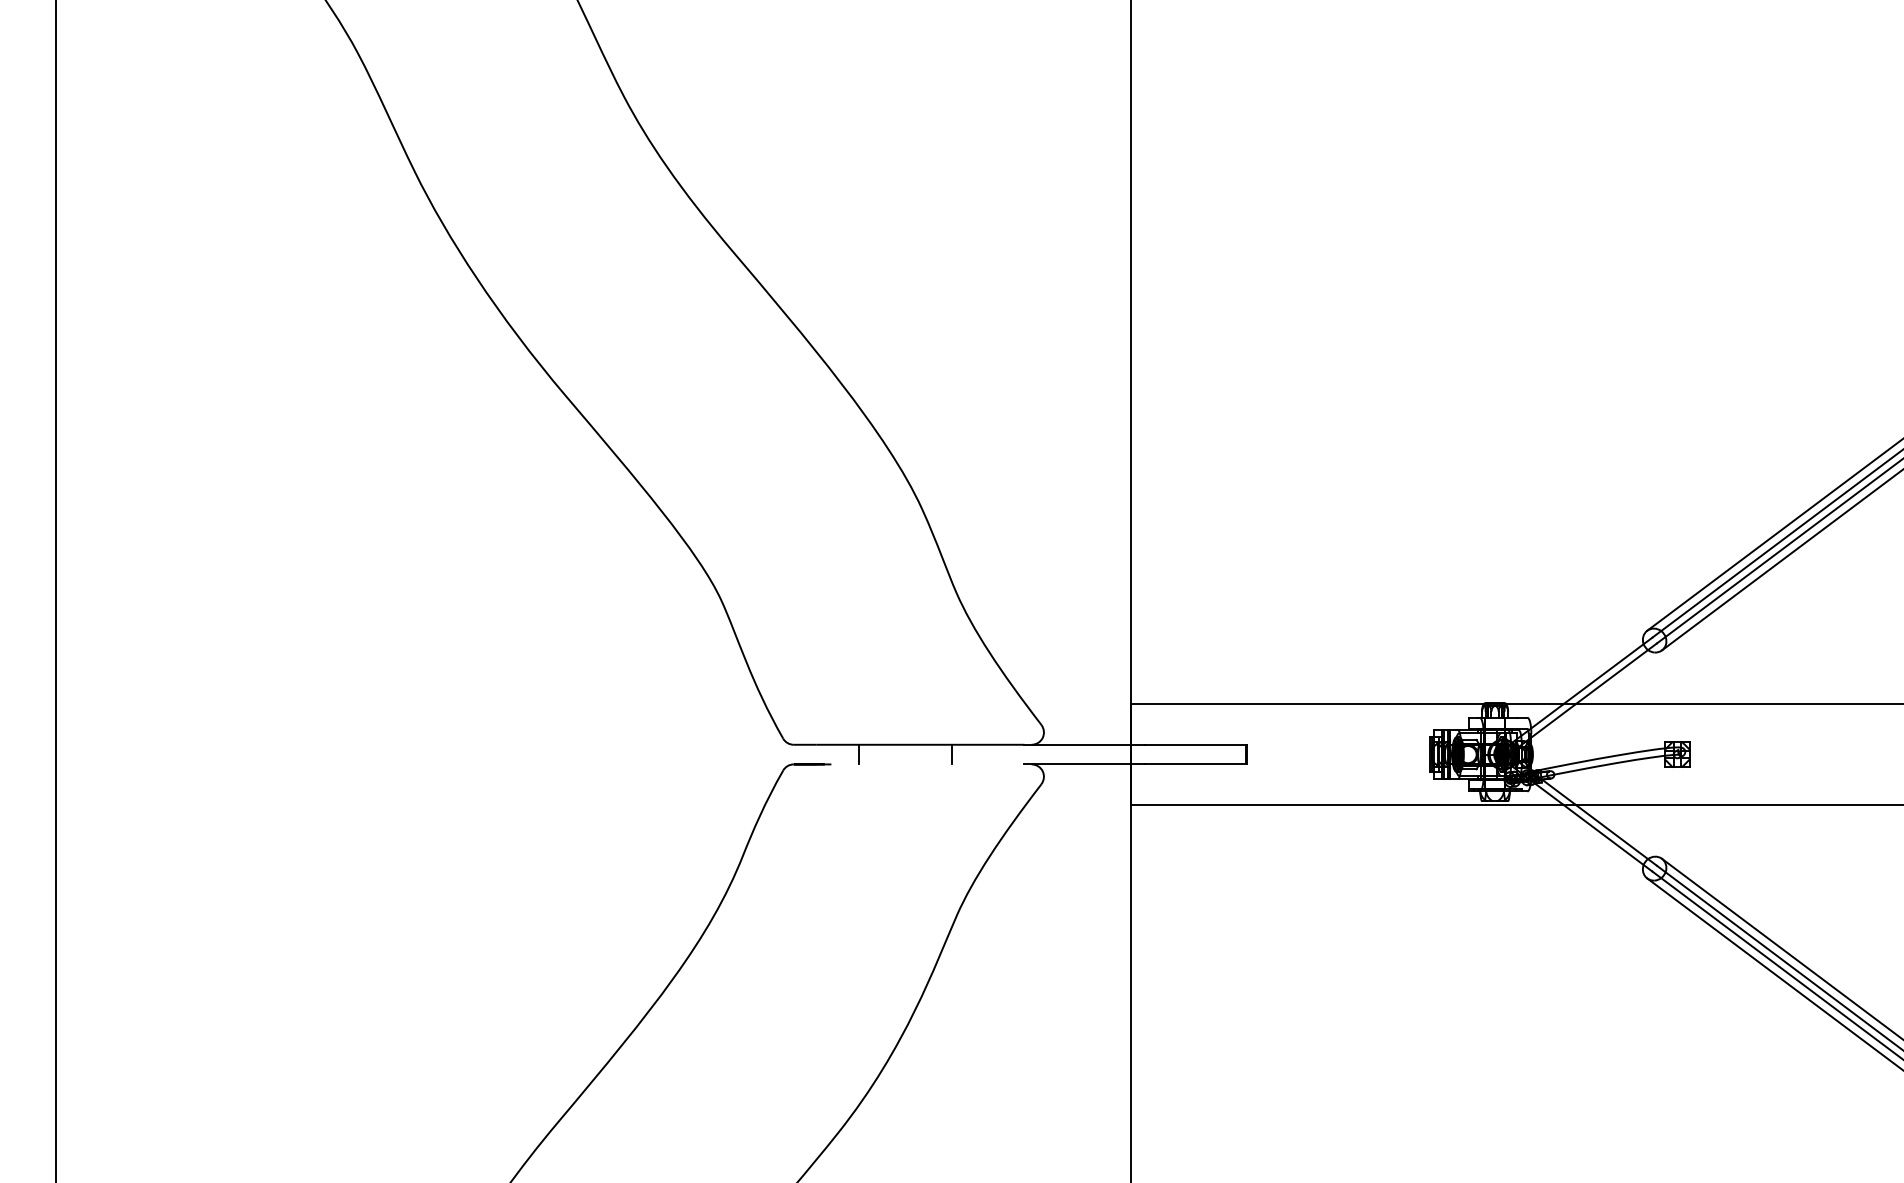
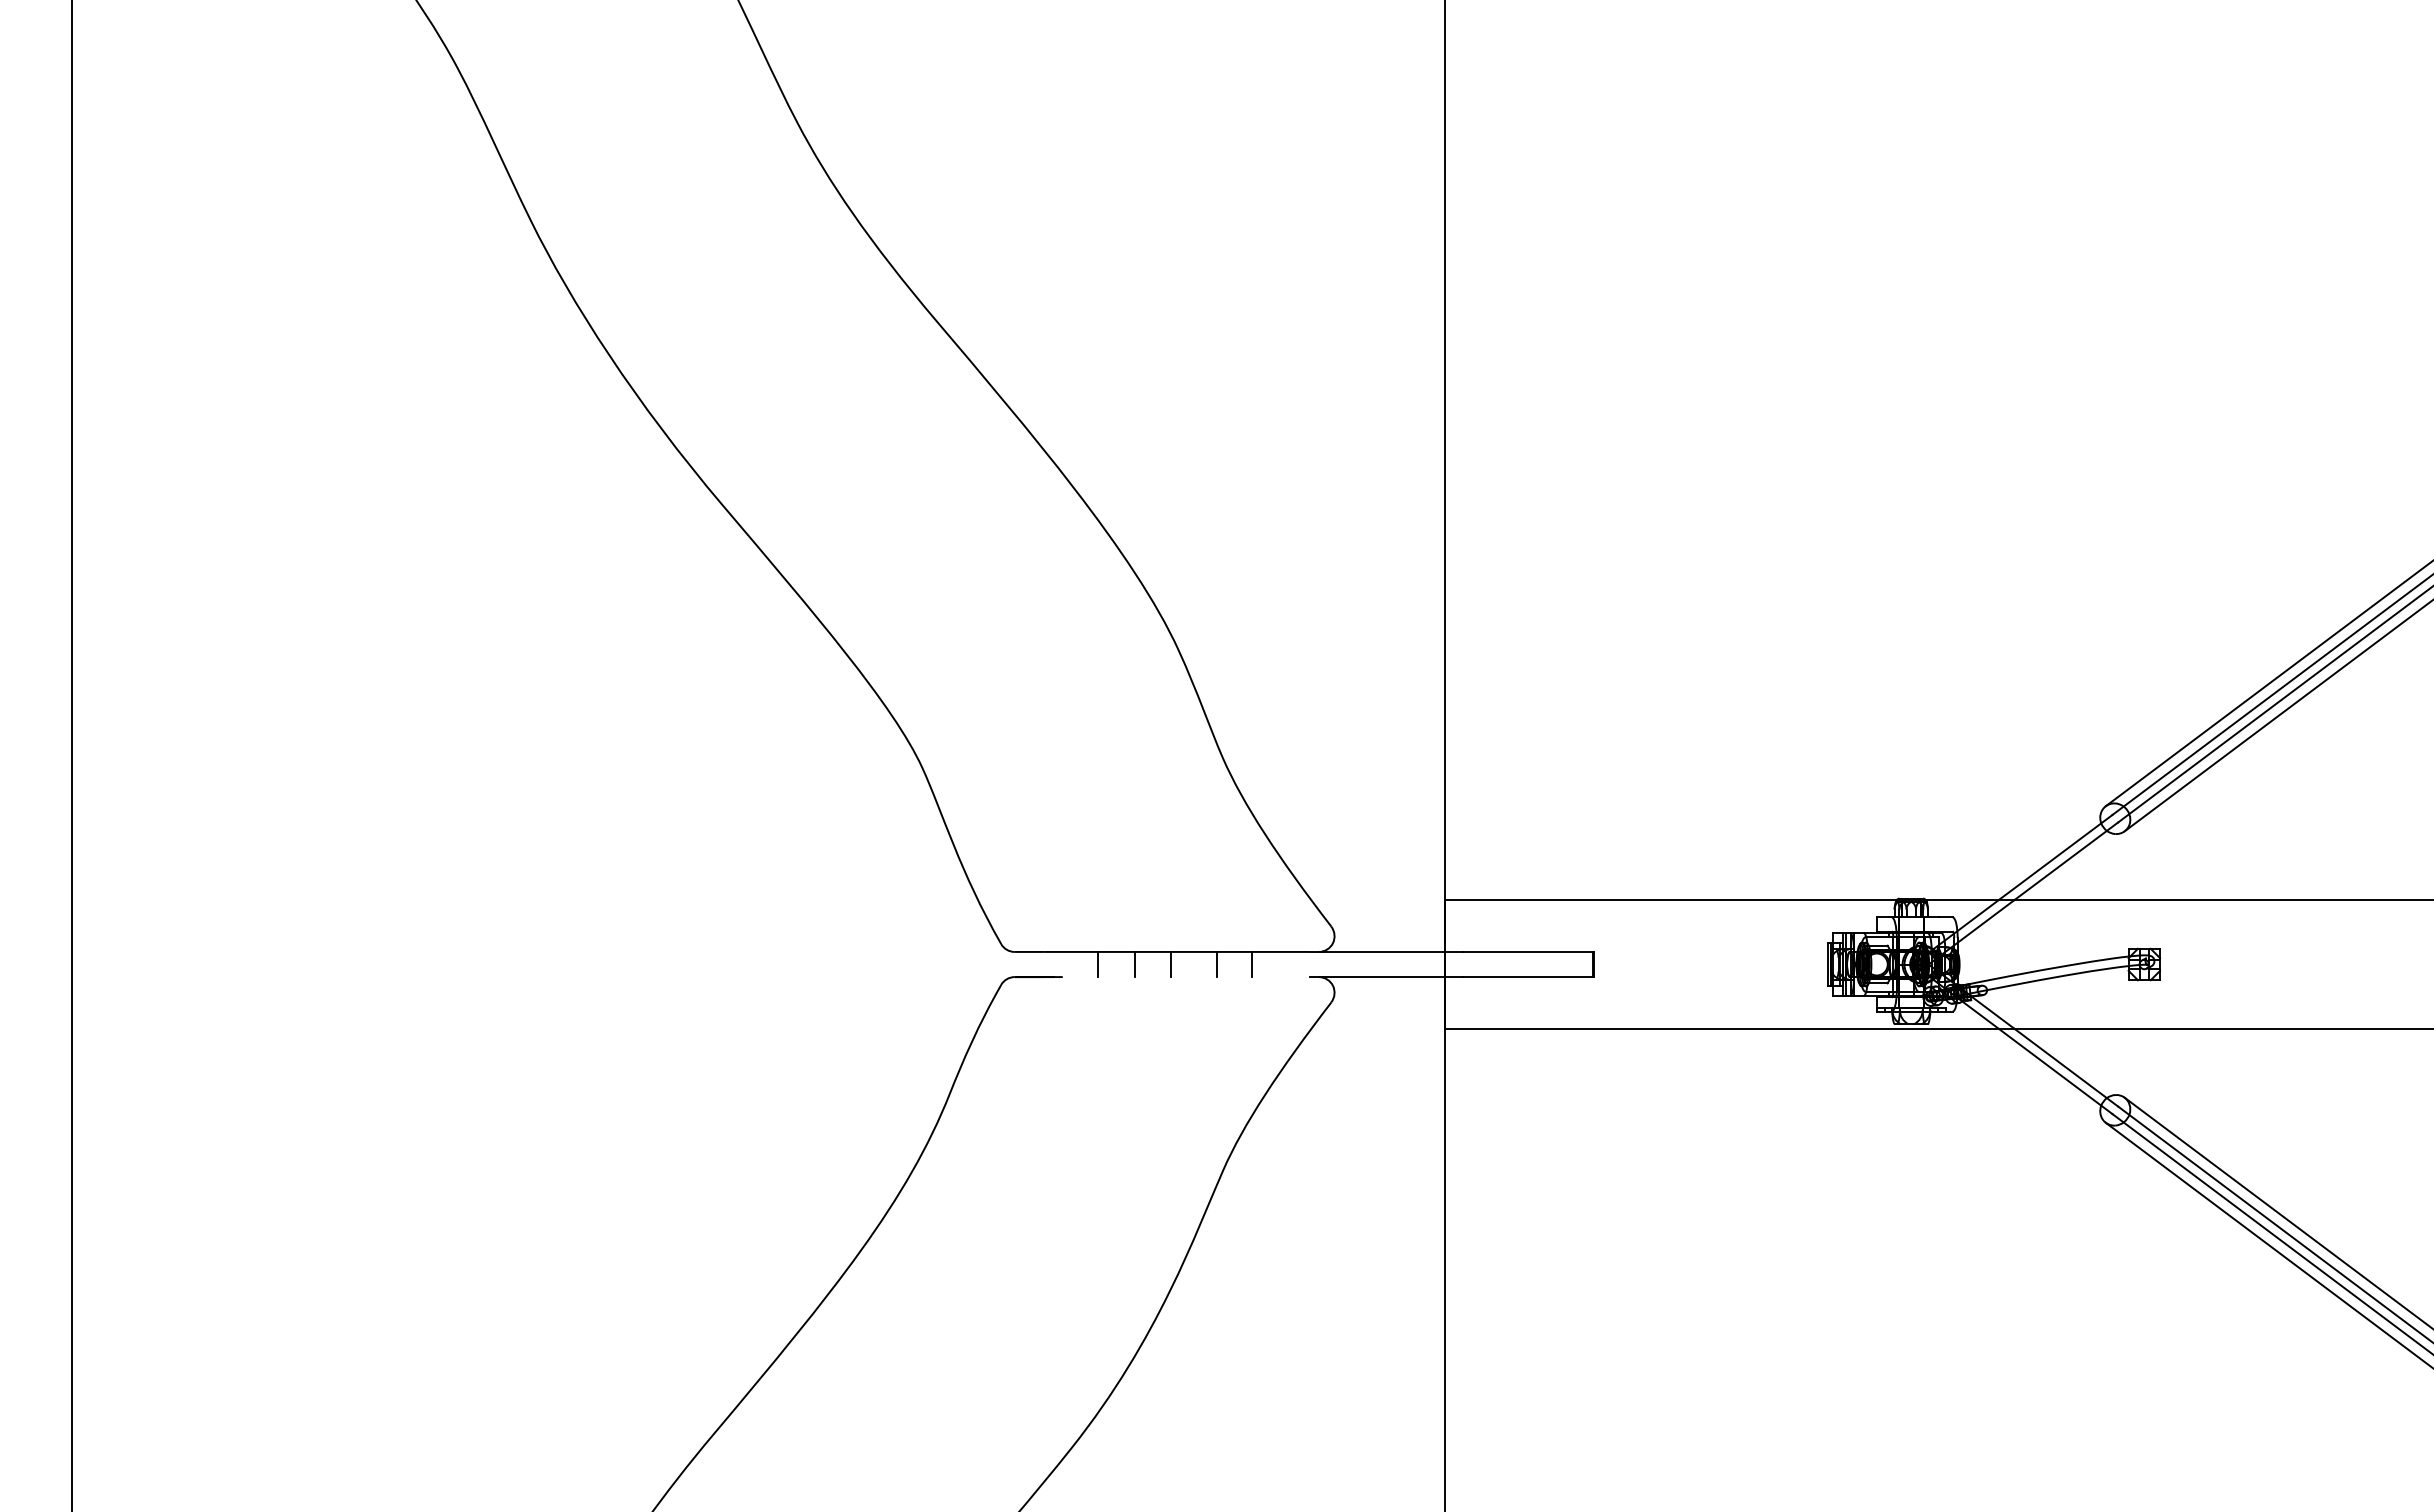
line: (888, 754) -> (1135, 964), added
line: (915, 754) -> (1170, 964), added
line: (978, 754) -> (1251, 964), added

